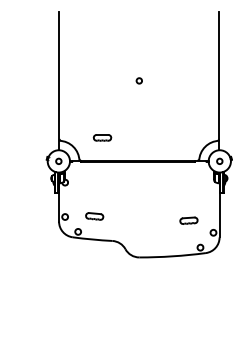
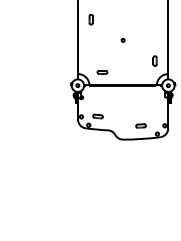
part: (81, 43) -> (90, 19), added
part: (195, 116) -> (154, 60), added
part: (187, 219) -> (140, 125), moved

